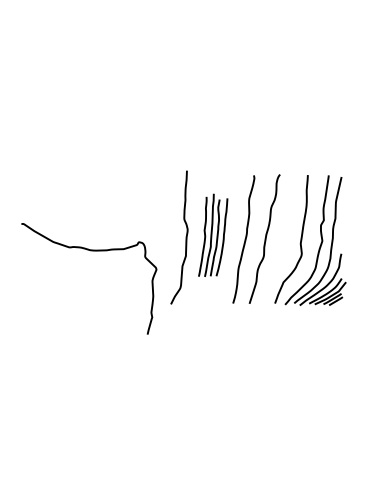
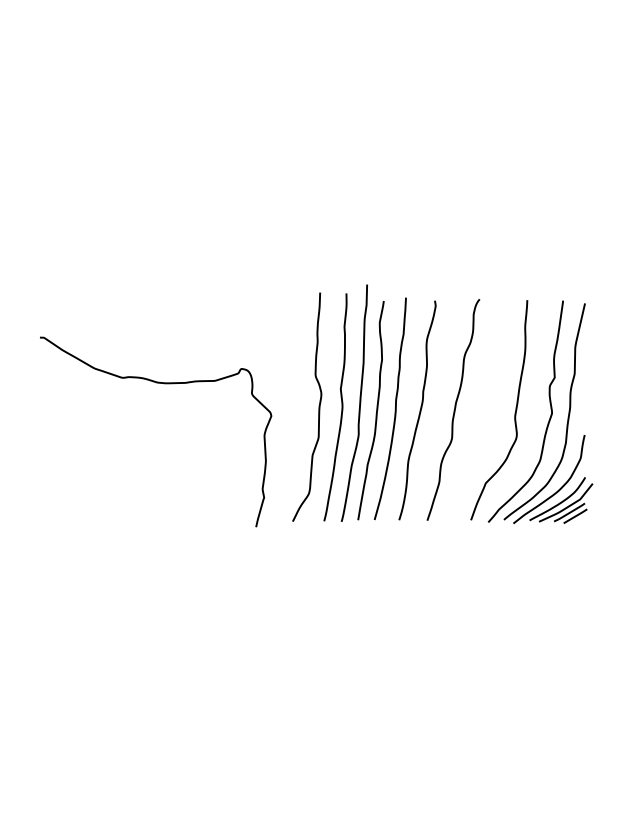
part: (212, 235) -> (363, 403), size x1.67
curve: (90, 251) -> (158, 384), moved

